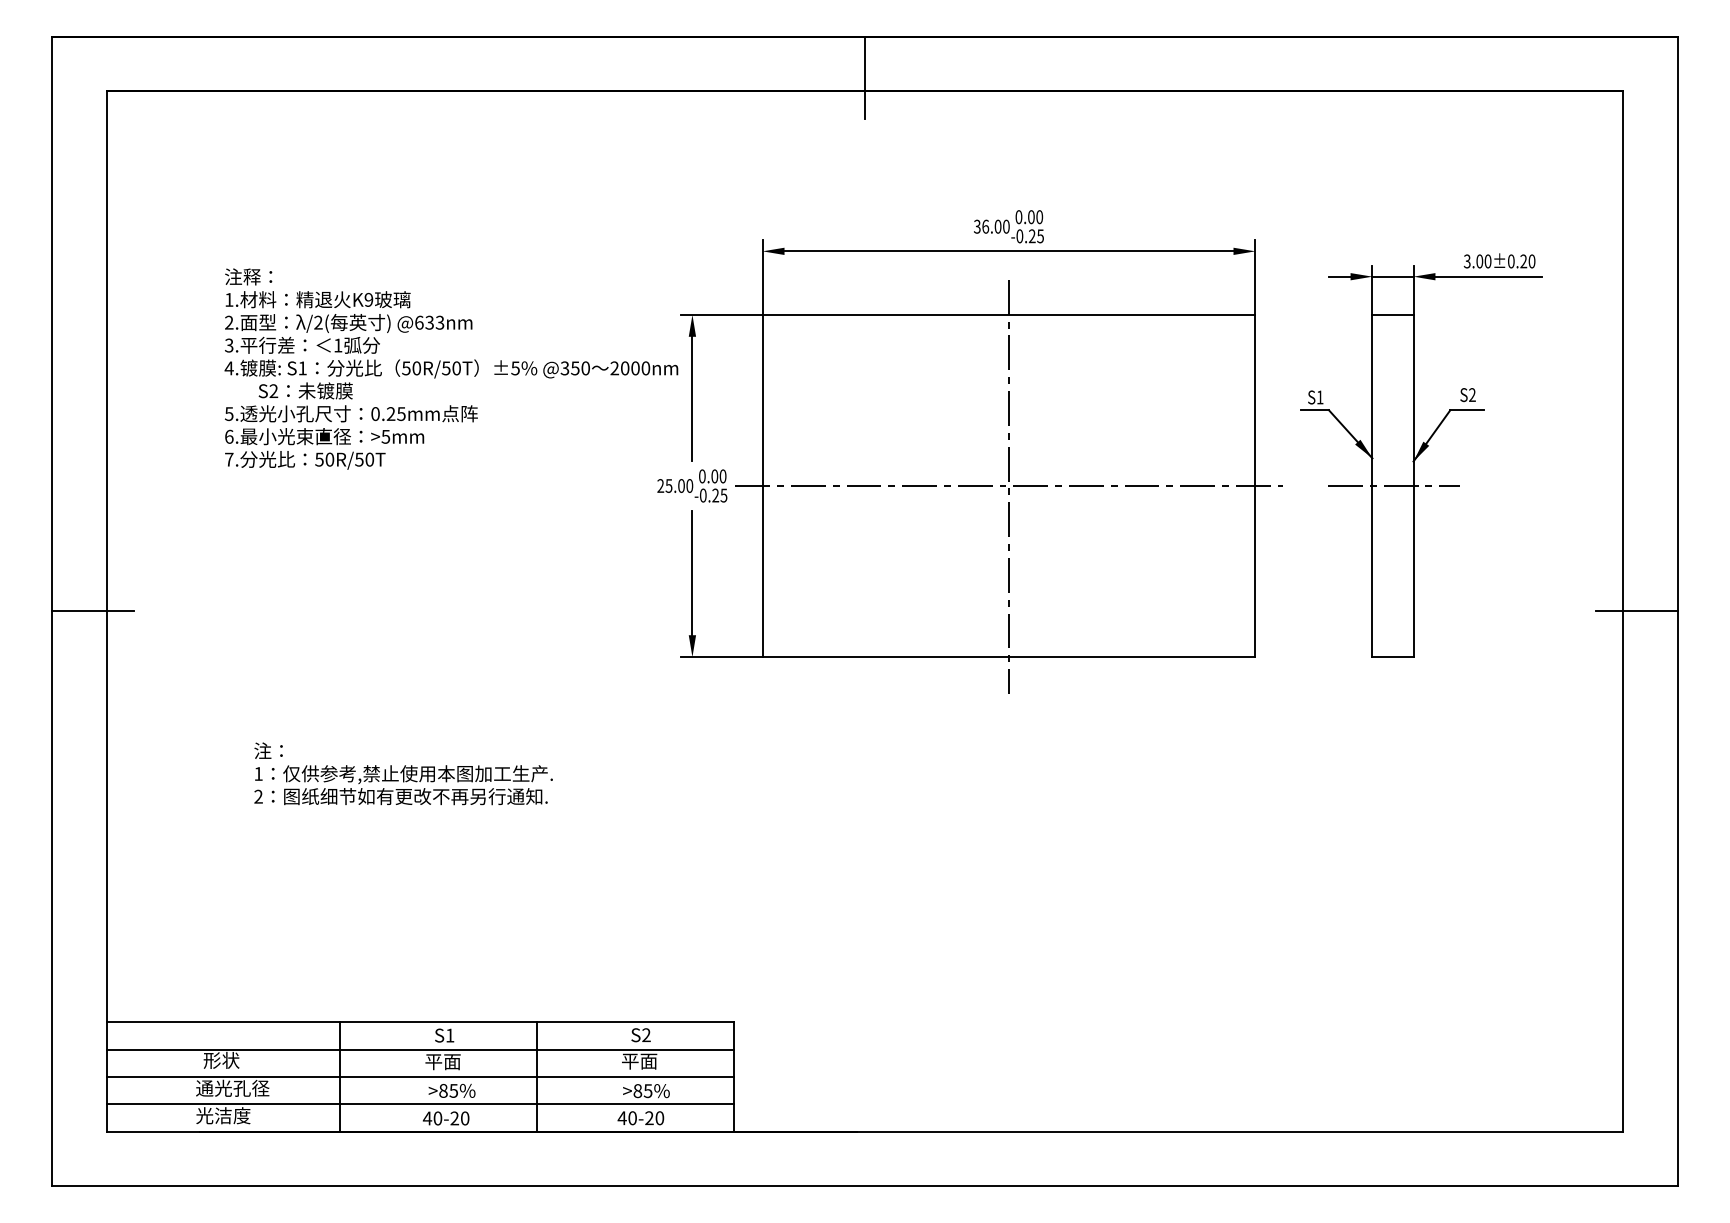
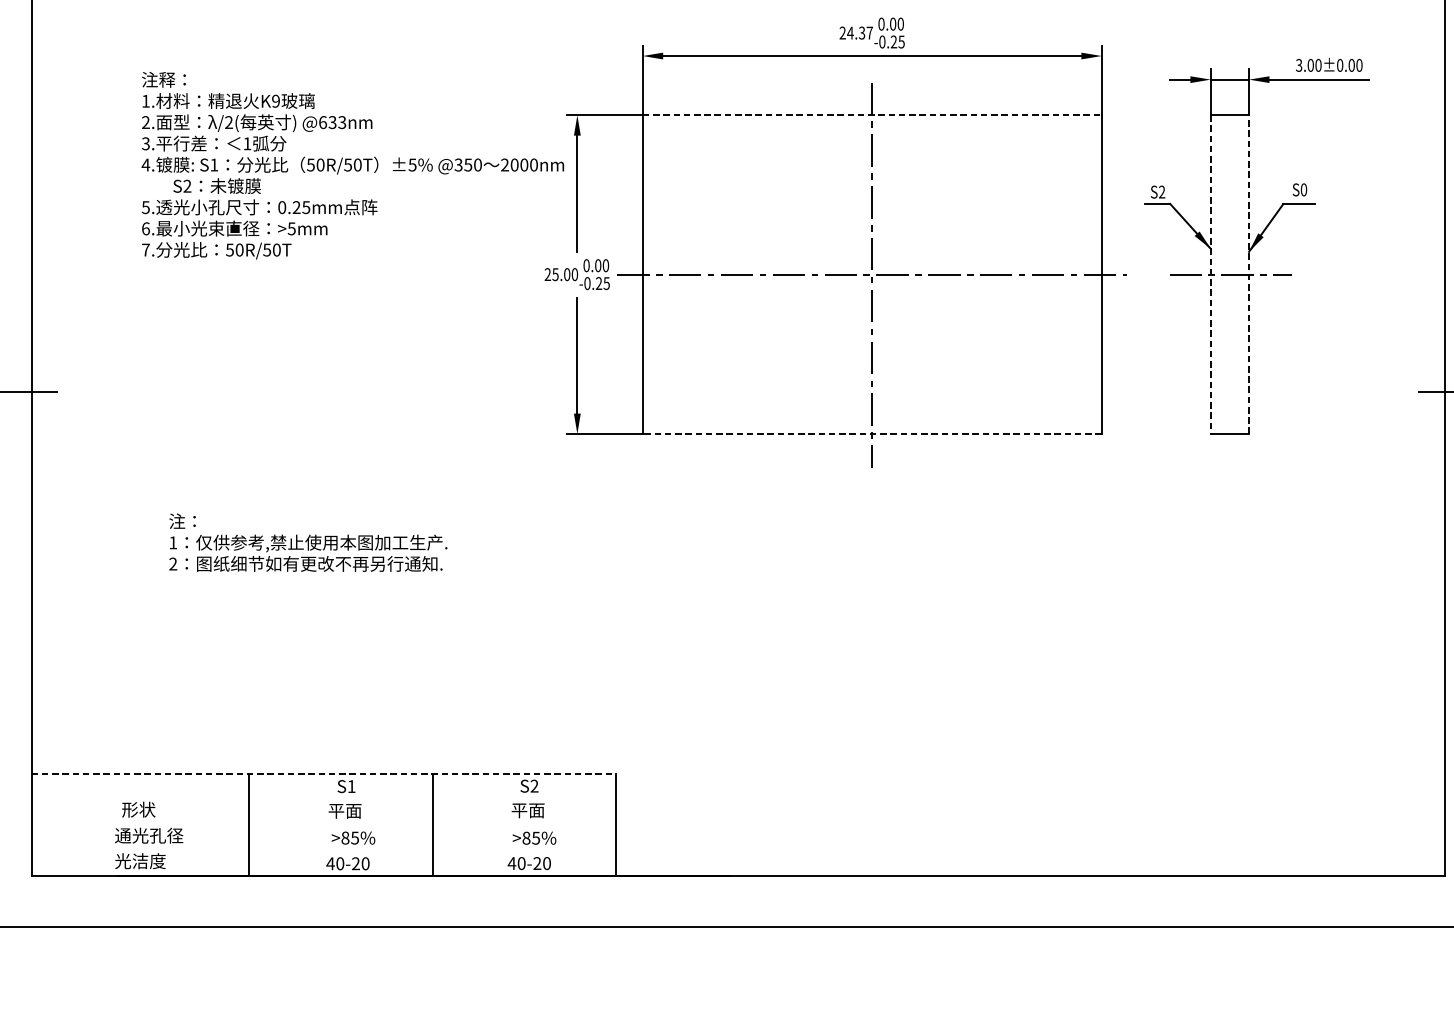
text: (991, 226) -> (855, 32), 36.00 -> 24.37
text: (1523, 261) -> (1351, 65), 3.00±0.20 -> 3.00±0.00
line: (1009, 314) -> (872, 114), solid -> dashed
text: (1472, 395) -> (1303, 190), S2 -> S0
text: (1319, 397) -> (1161, 192), S1 -> S2
line: (1413, 485) -> (1249, 274), solid -> dashed
line: (1372, 486) -> (1210, 275), solid -> dashed
line: (1008, 657) -> (871, 434), solid -> dashed
line: (420, 1022) -> (324, 774), solid -> dashed
line: (420, 1049) -> (324, 799), removed
line: (420, 1076) -> (324, 824), removed
line: (420, 1104) -> (324, 850), removed

